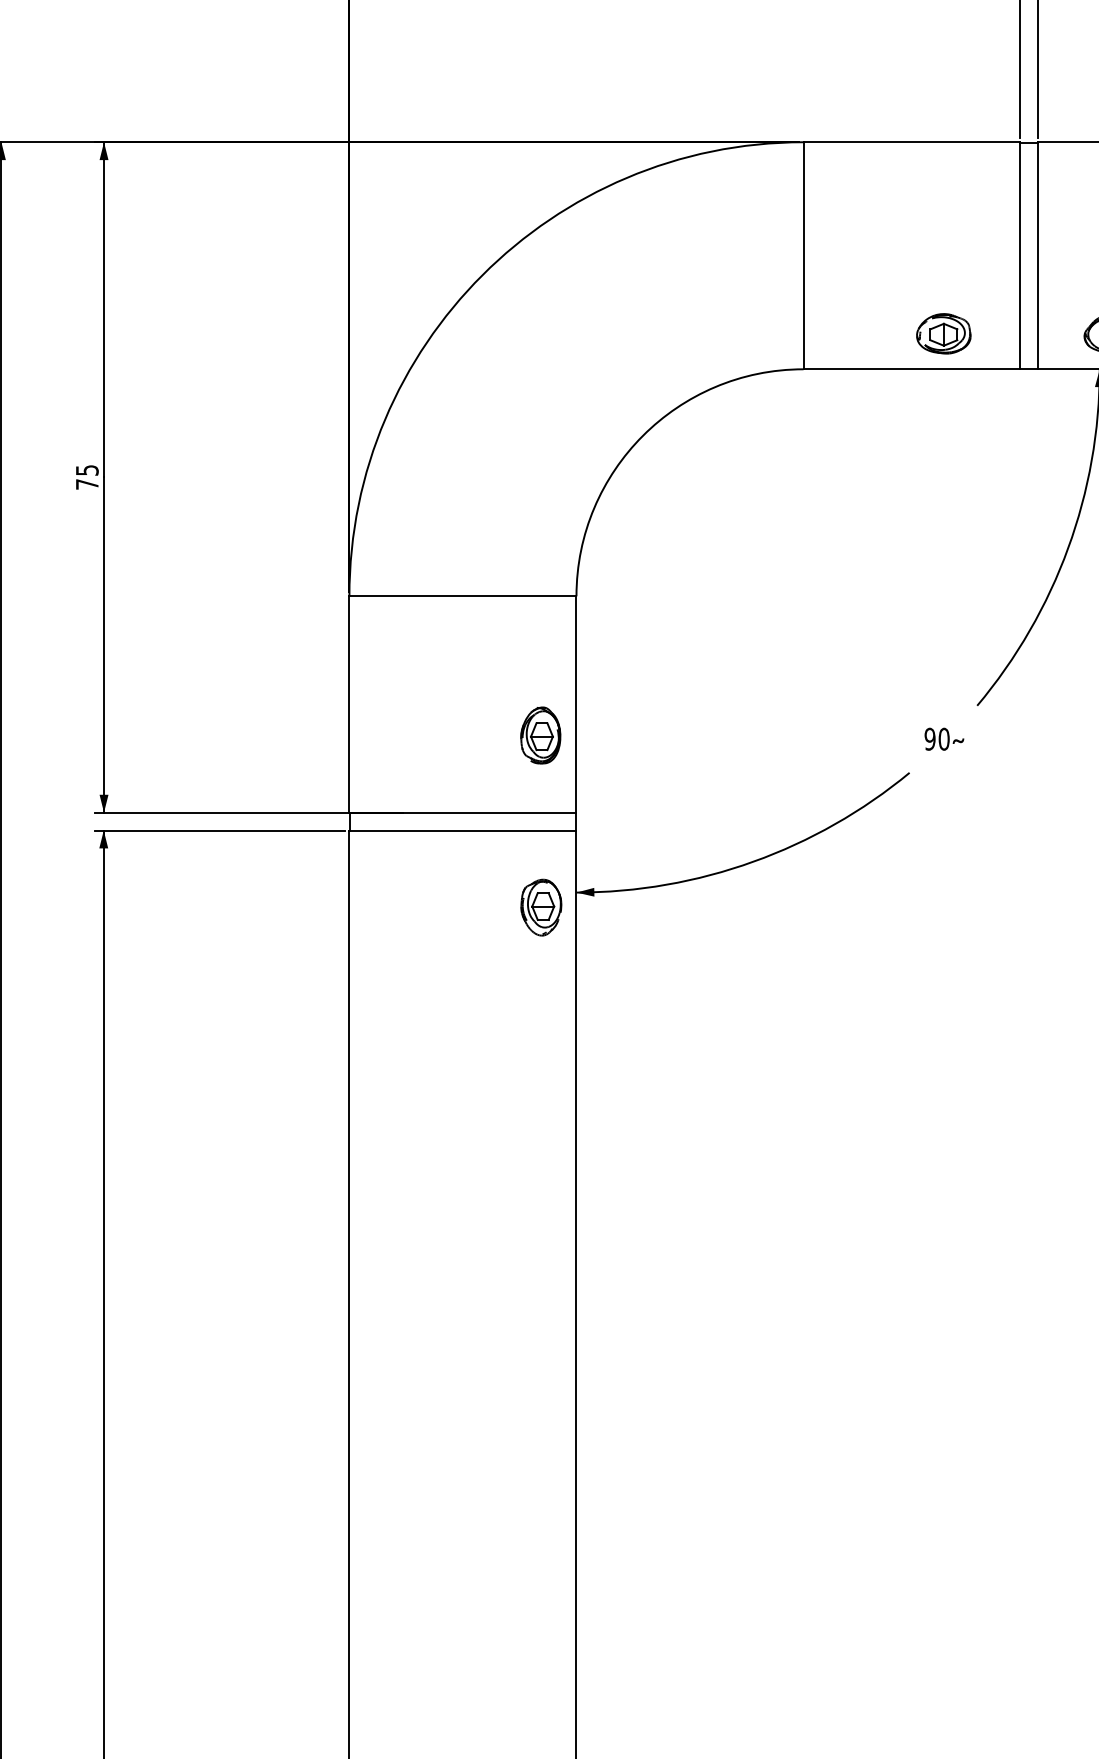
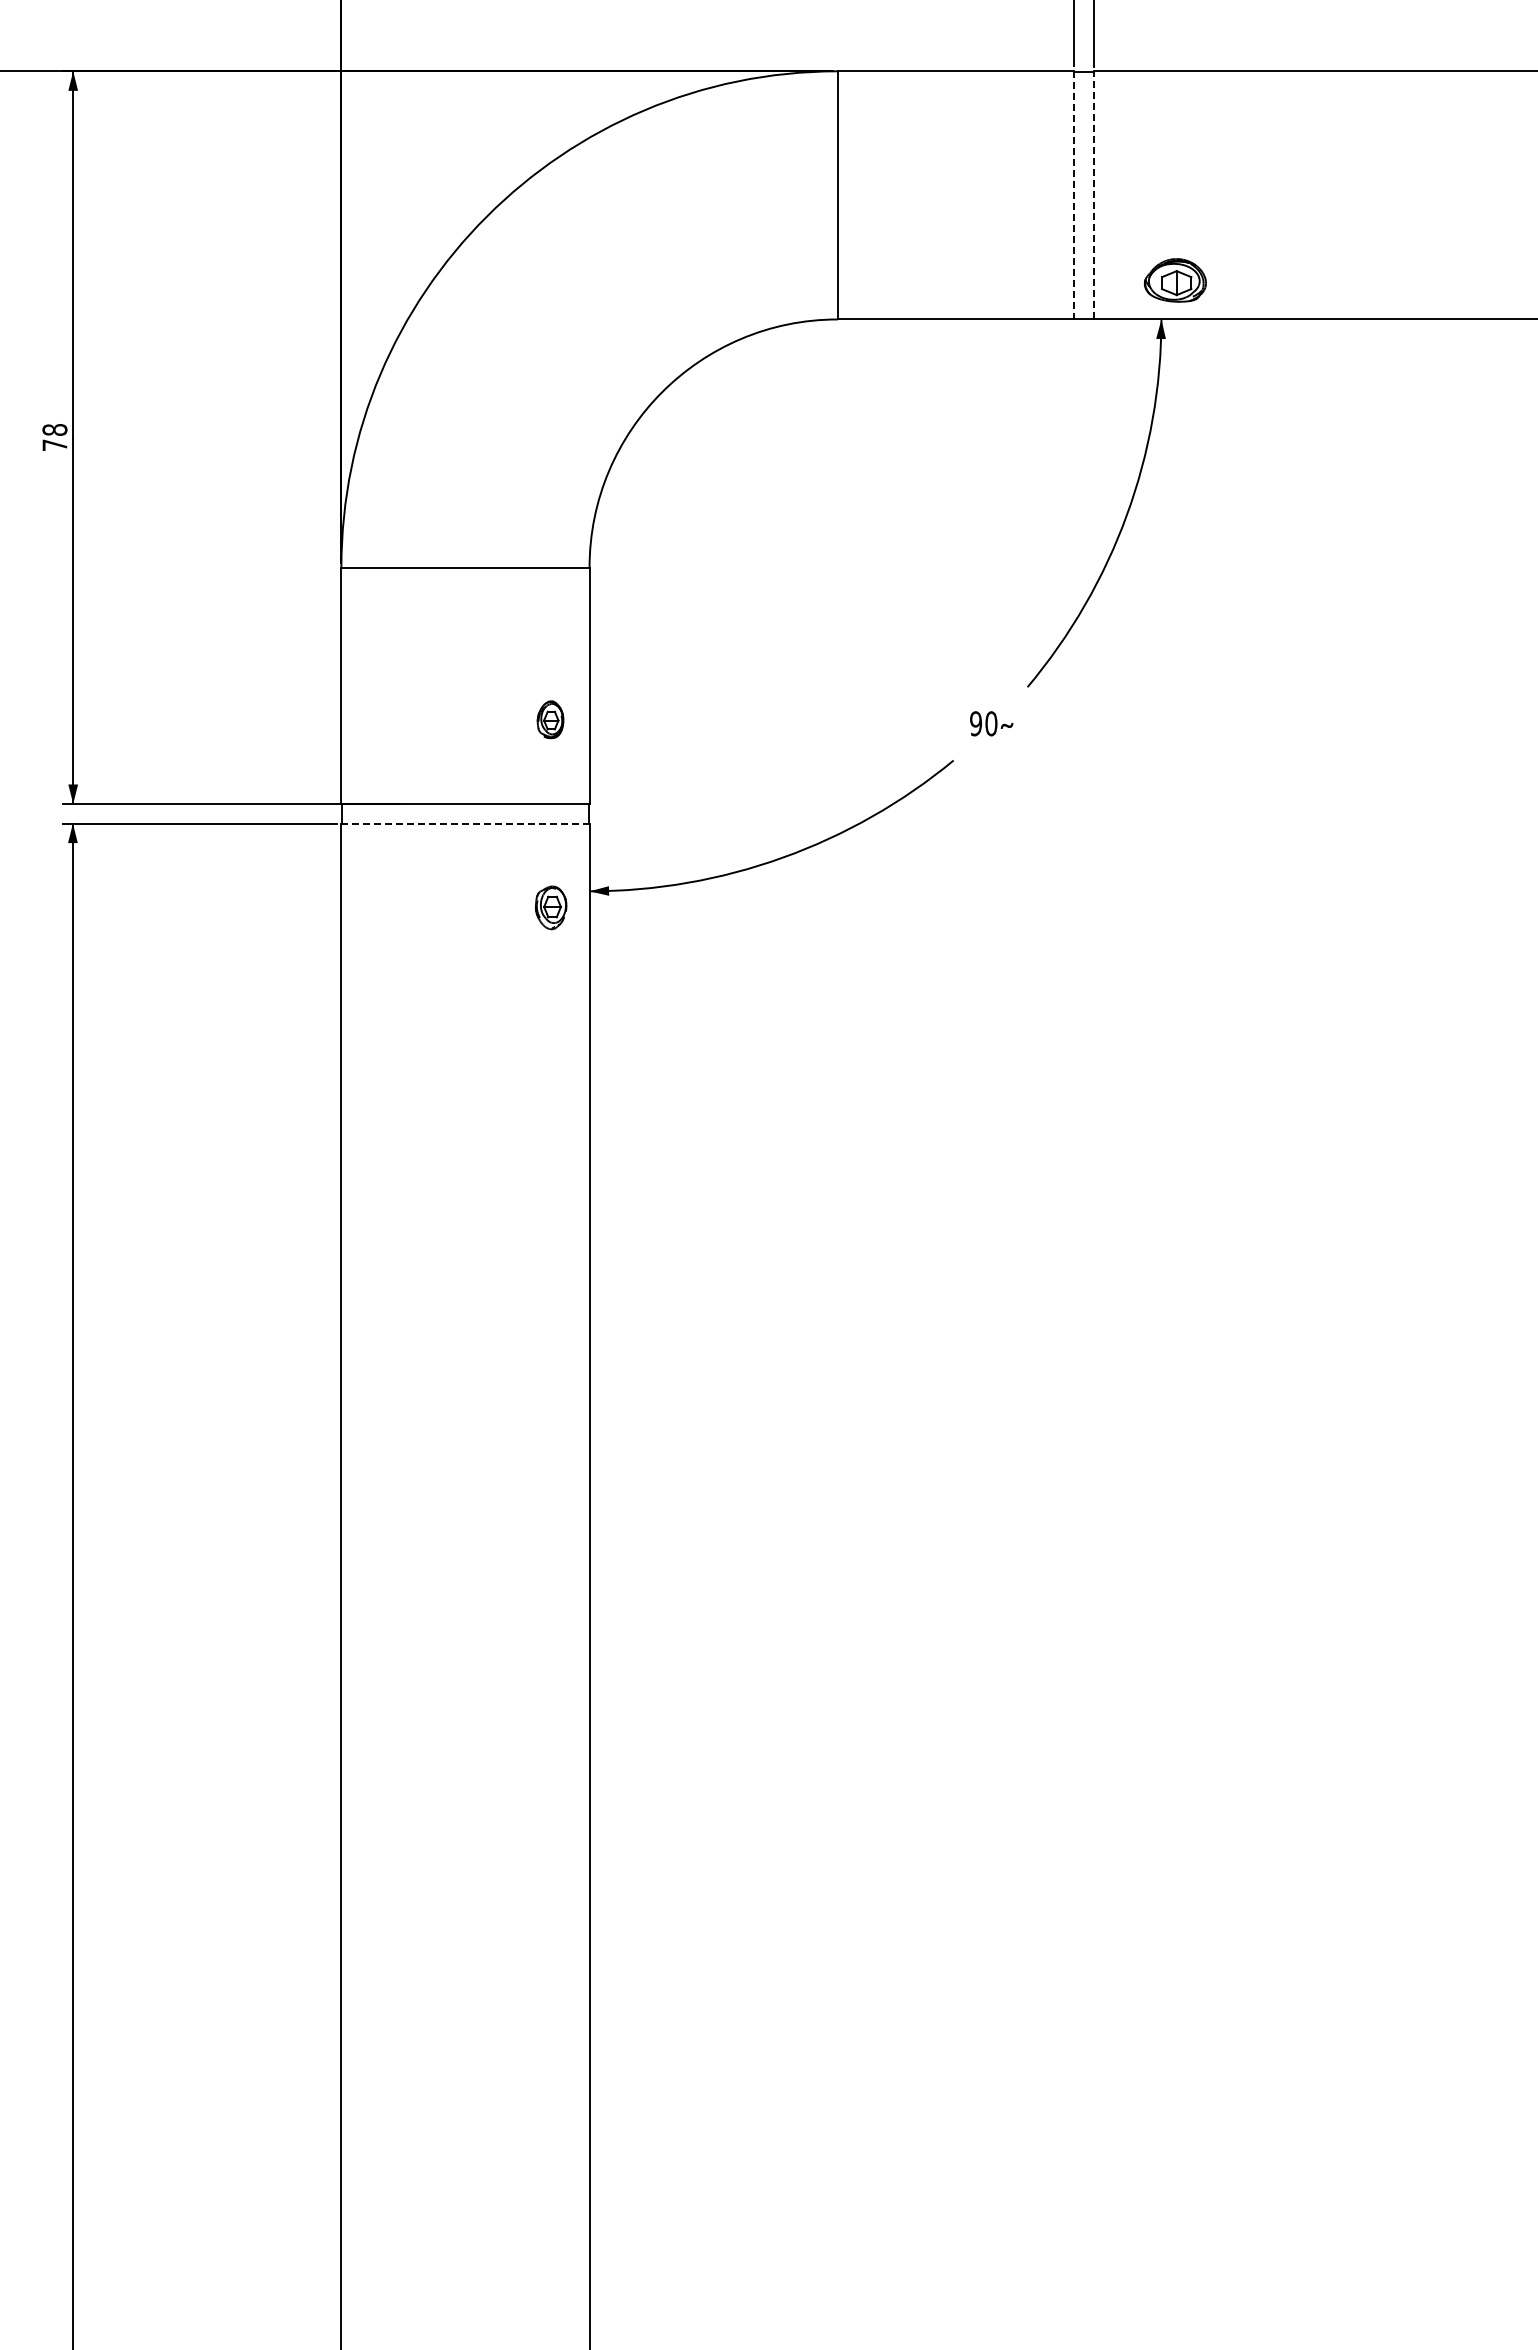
line: (1037, 254) -> (1093, 194), solid -> dashed
line: (1020, 255) -> (1074, 195), solid -> dashed
part: (943, 333) -> (990, 280), removed
text: (86, 469) -> (54, 429), 75 -> 78
part: (540, 735) -> (550, 719), size x0.6
line: (462, 830) -> (465, 823), solid -> dashed
part: (540, 907) -> (550, 907), size x0.7

